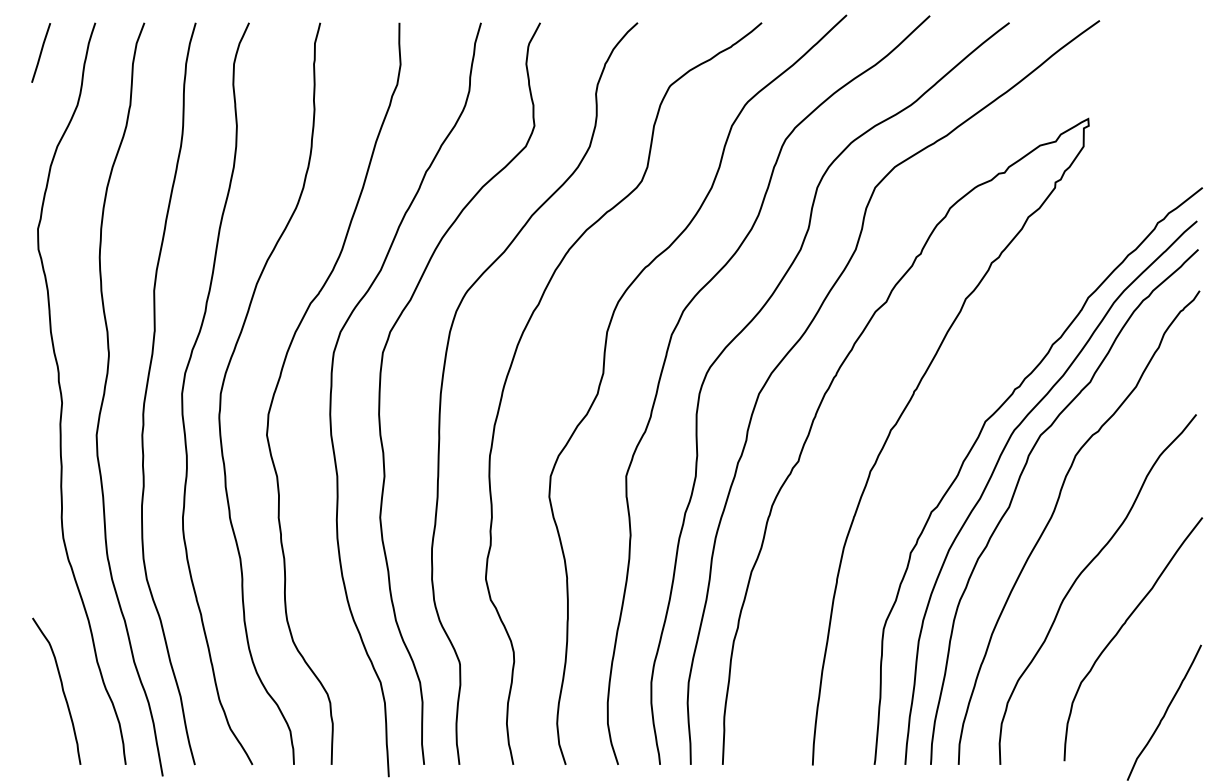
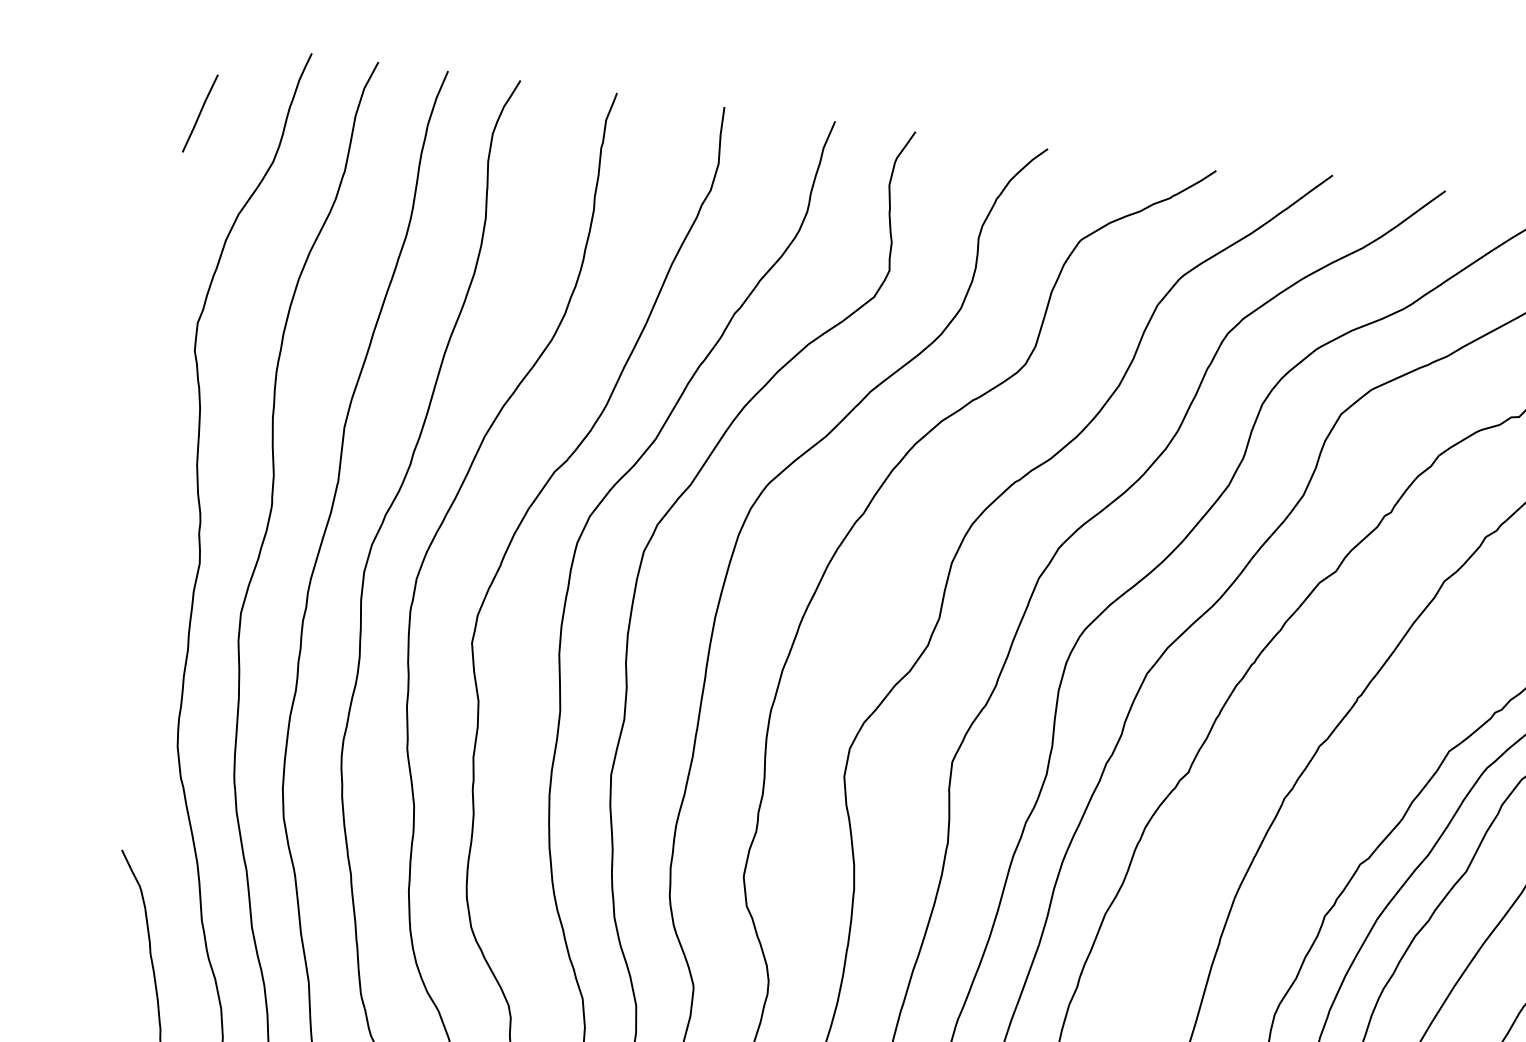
line: (41, 52) -> (200, 113), moved

